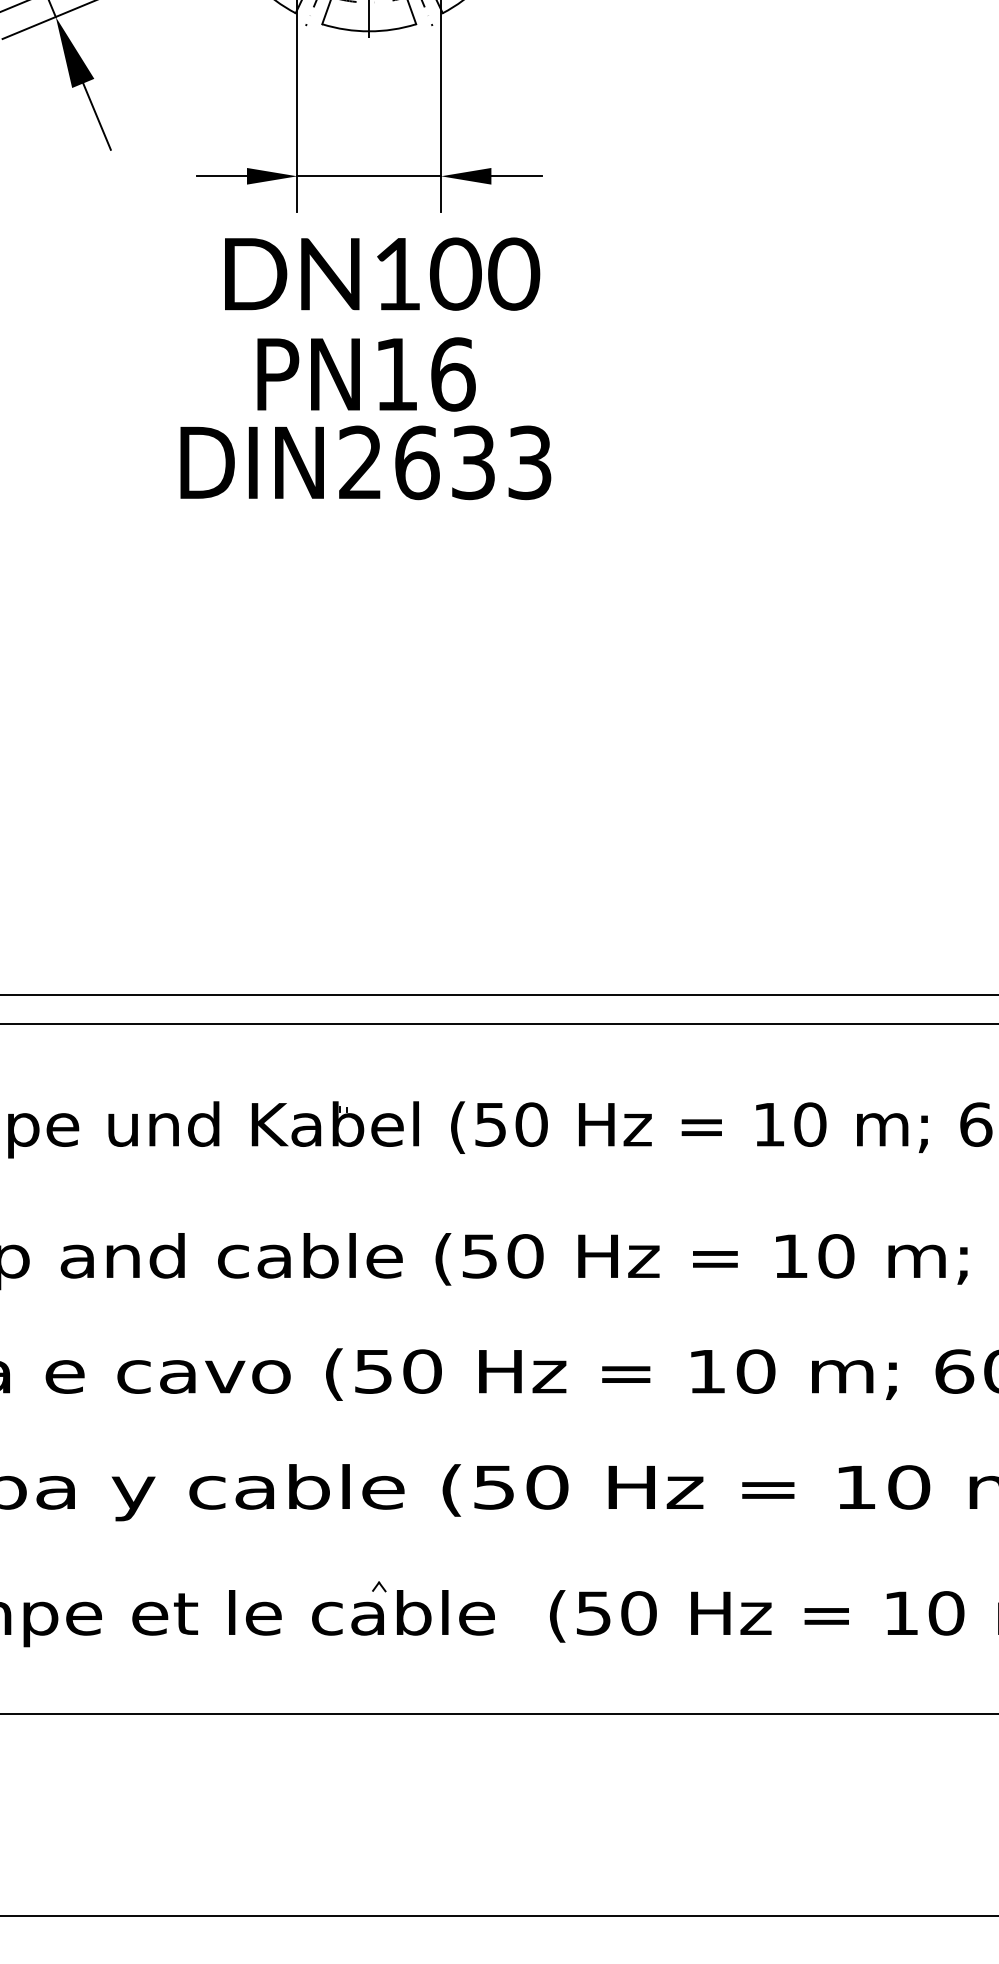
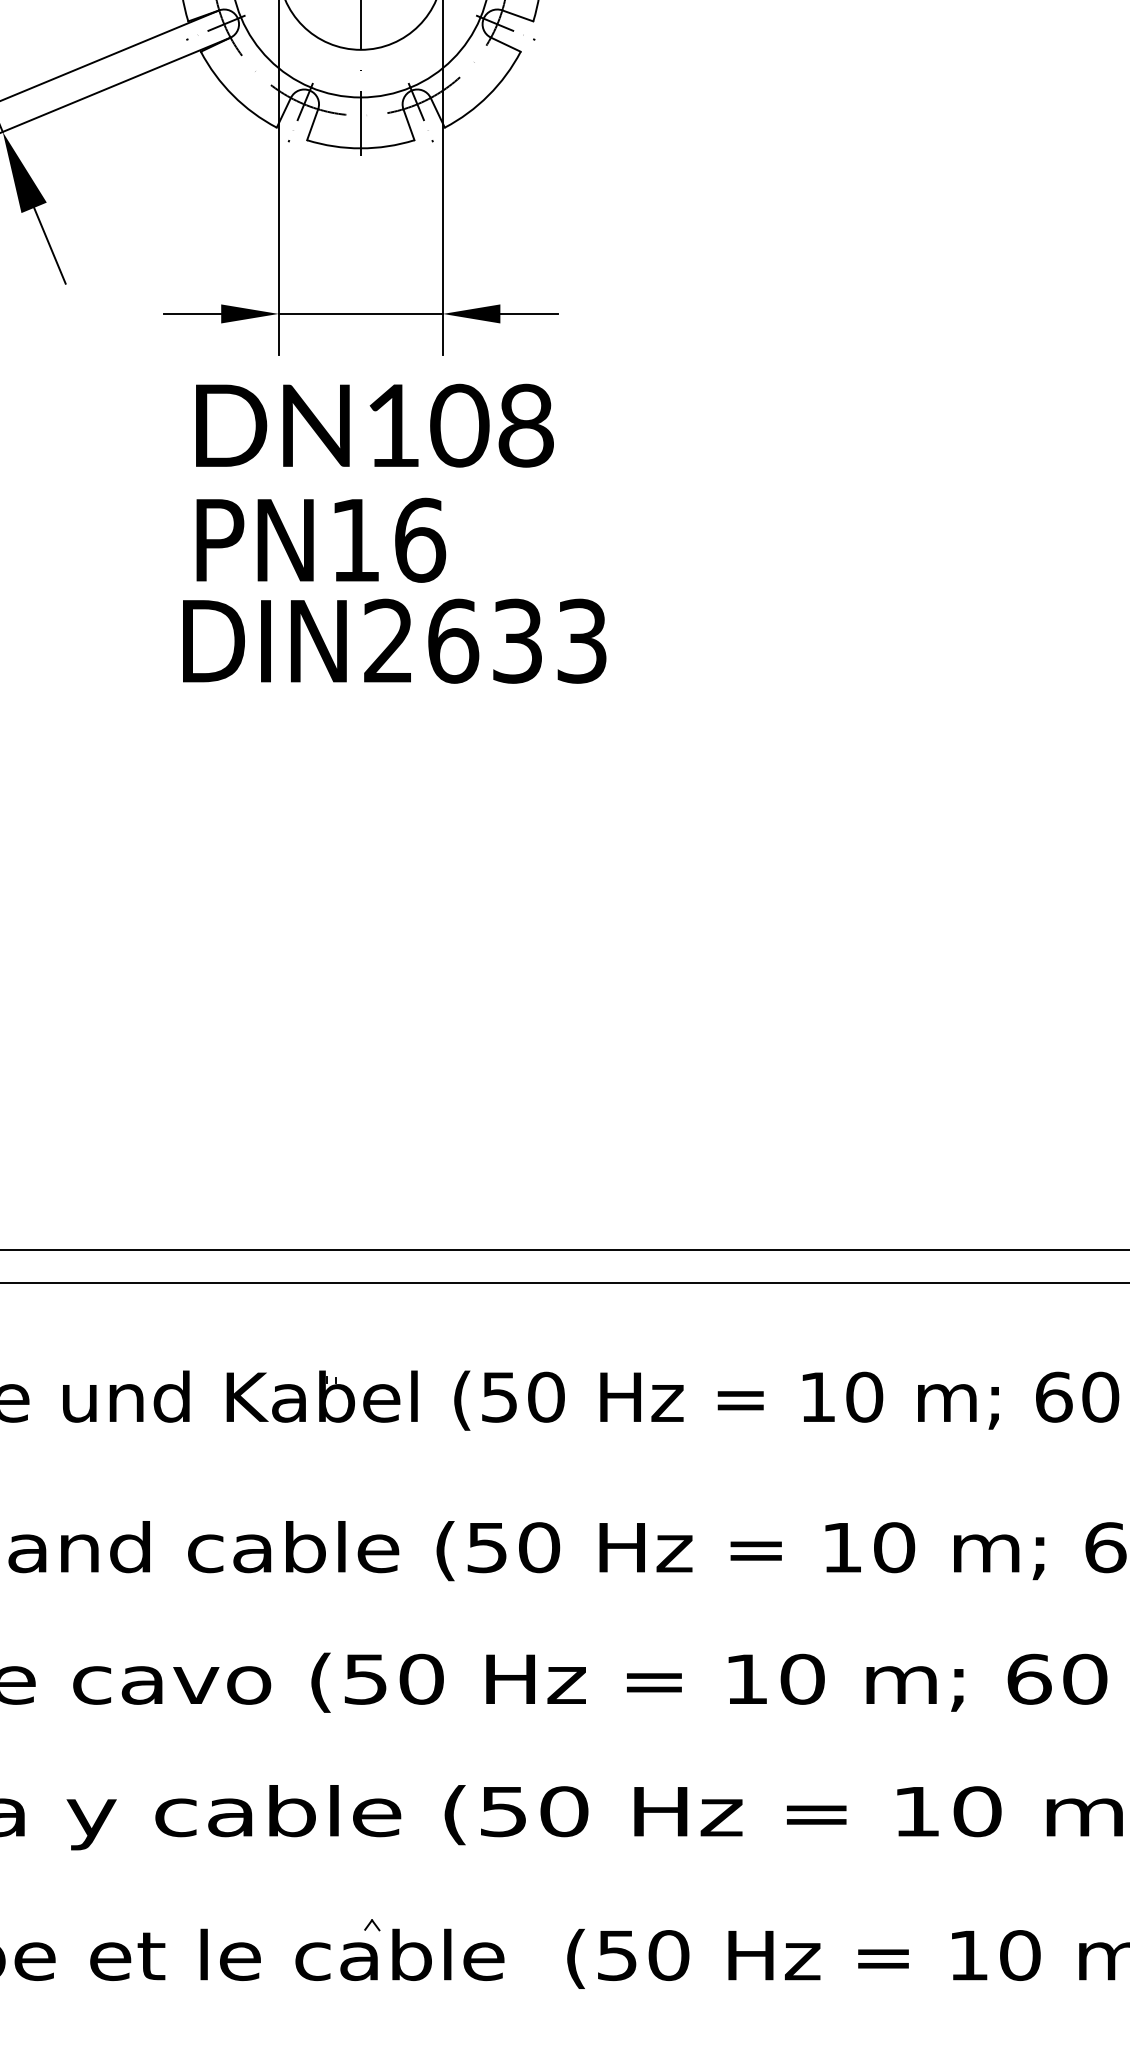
text: (514, 274) -> (526, 426), DN100 -> DN108
text: (366, 374) -> (321, 540), moved
text: (365, 462) -> (394, 640), moved

